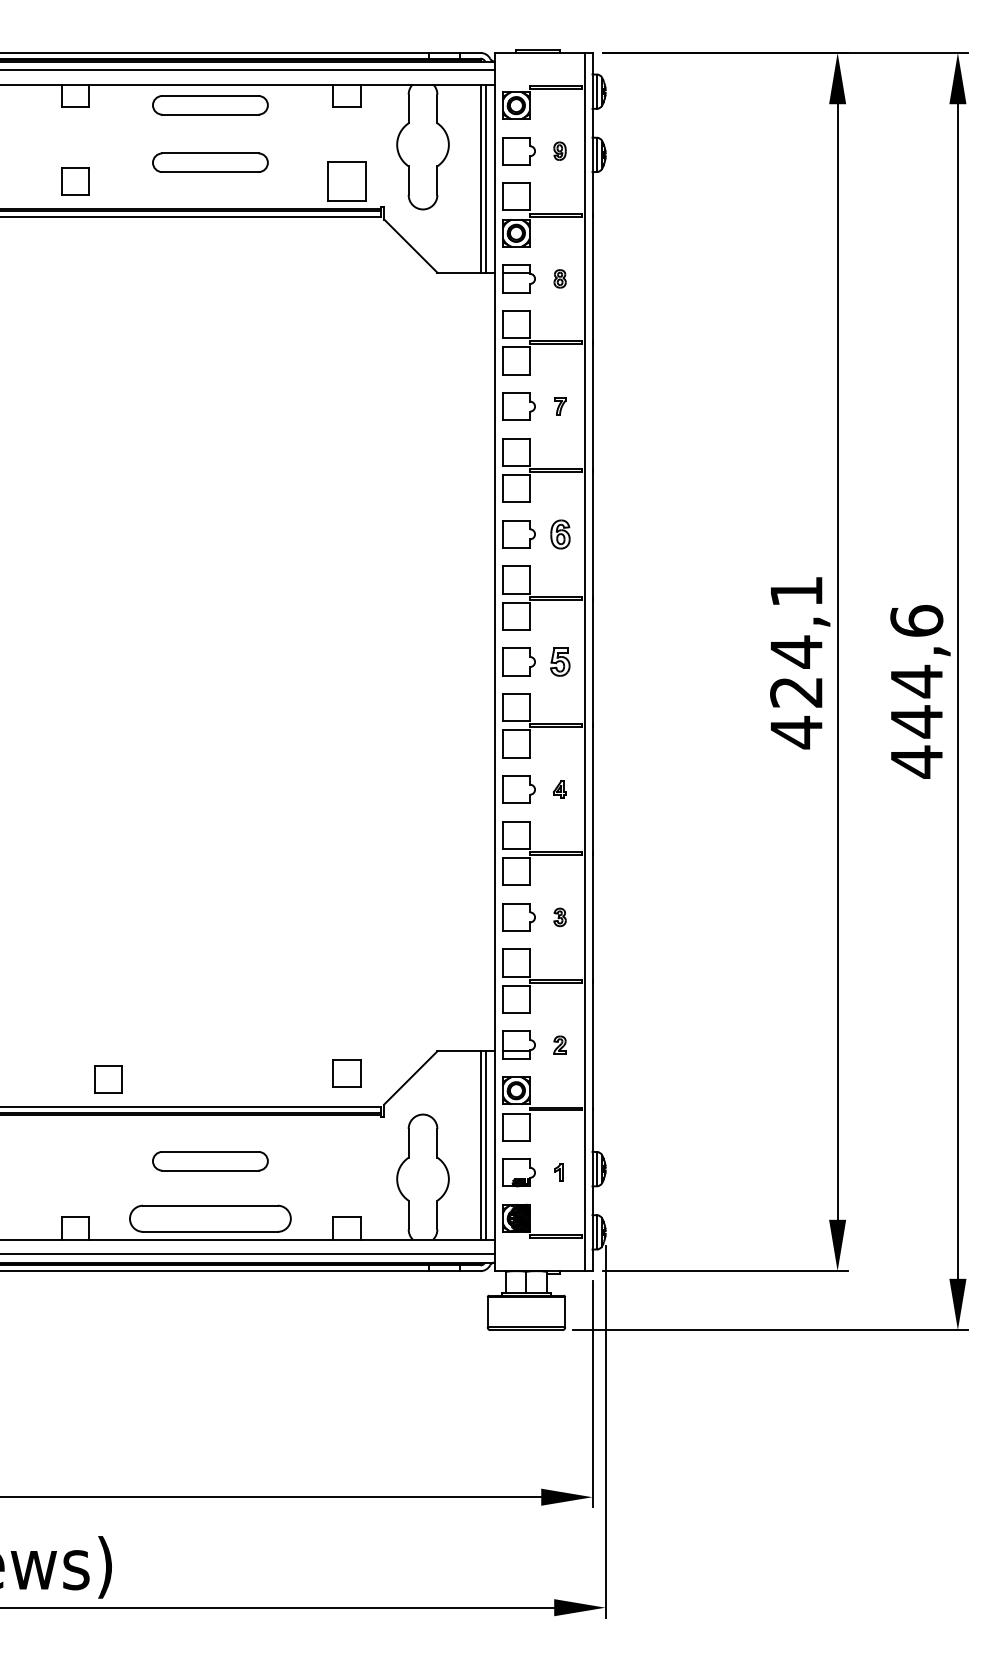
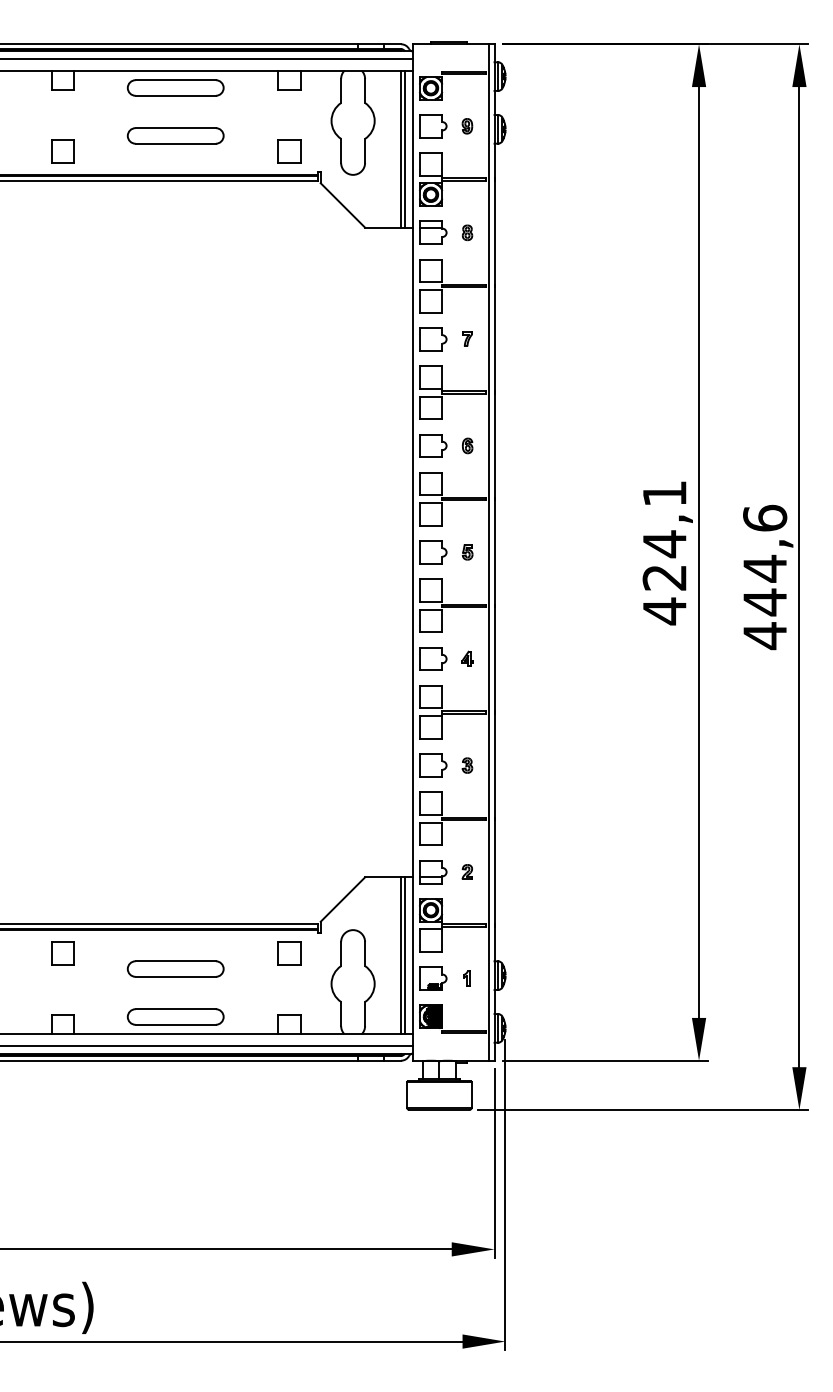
part: (346, 181) -> (289, 151), size x0.71
part: (559, 533) -> (466, 445), size x0.62
part: (560, 661) -> (467, 552), size x0.62
part: (346, 1073) -> (289, 953), moved
part: (108, 1079) -> (63, 953), moved
part: (210, 1218) -> (175, 1016), size x0.71

